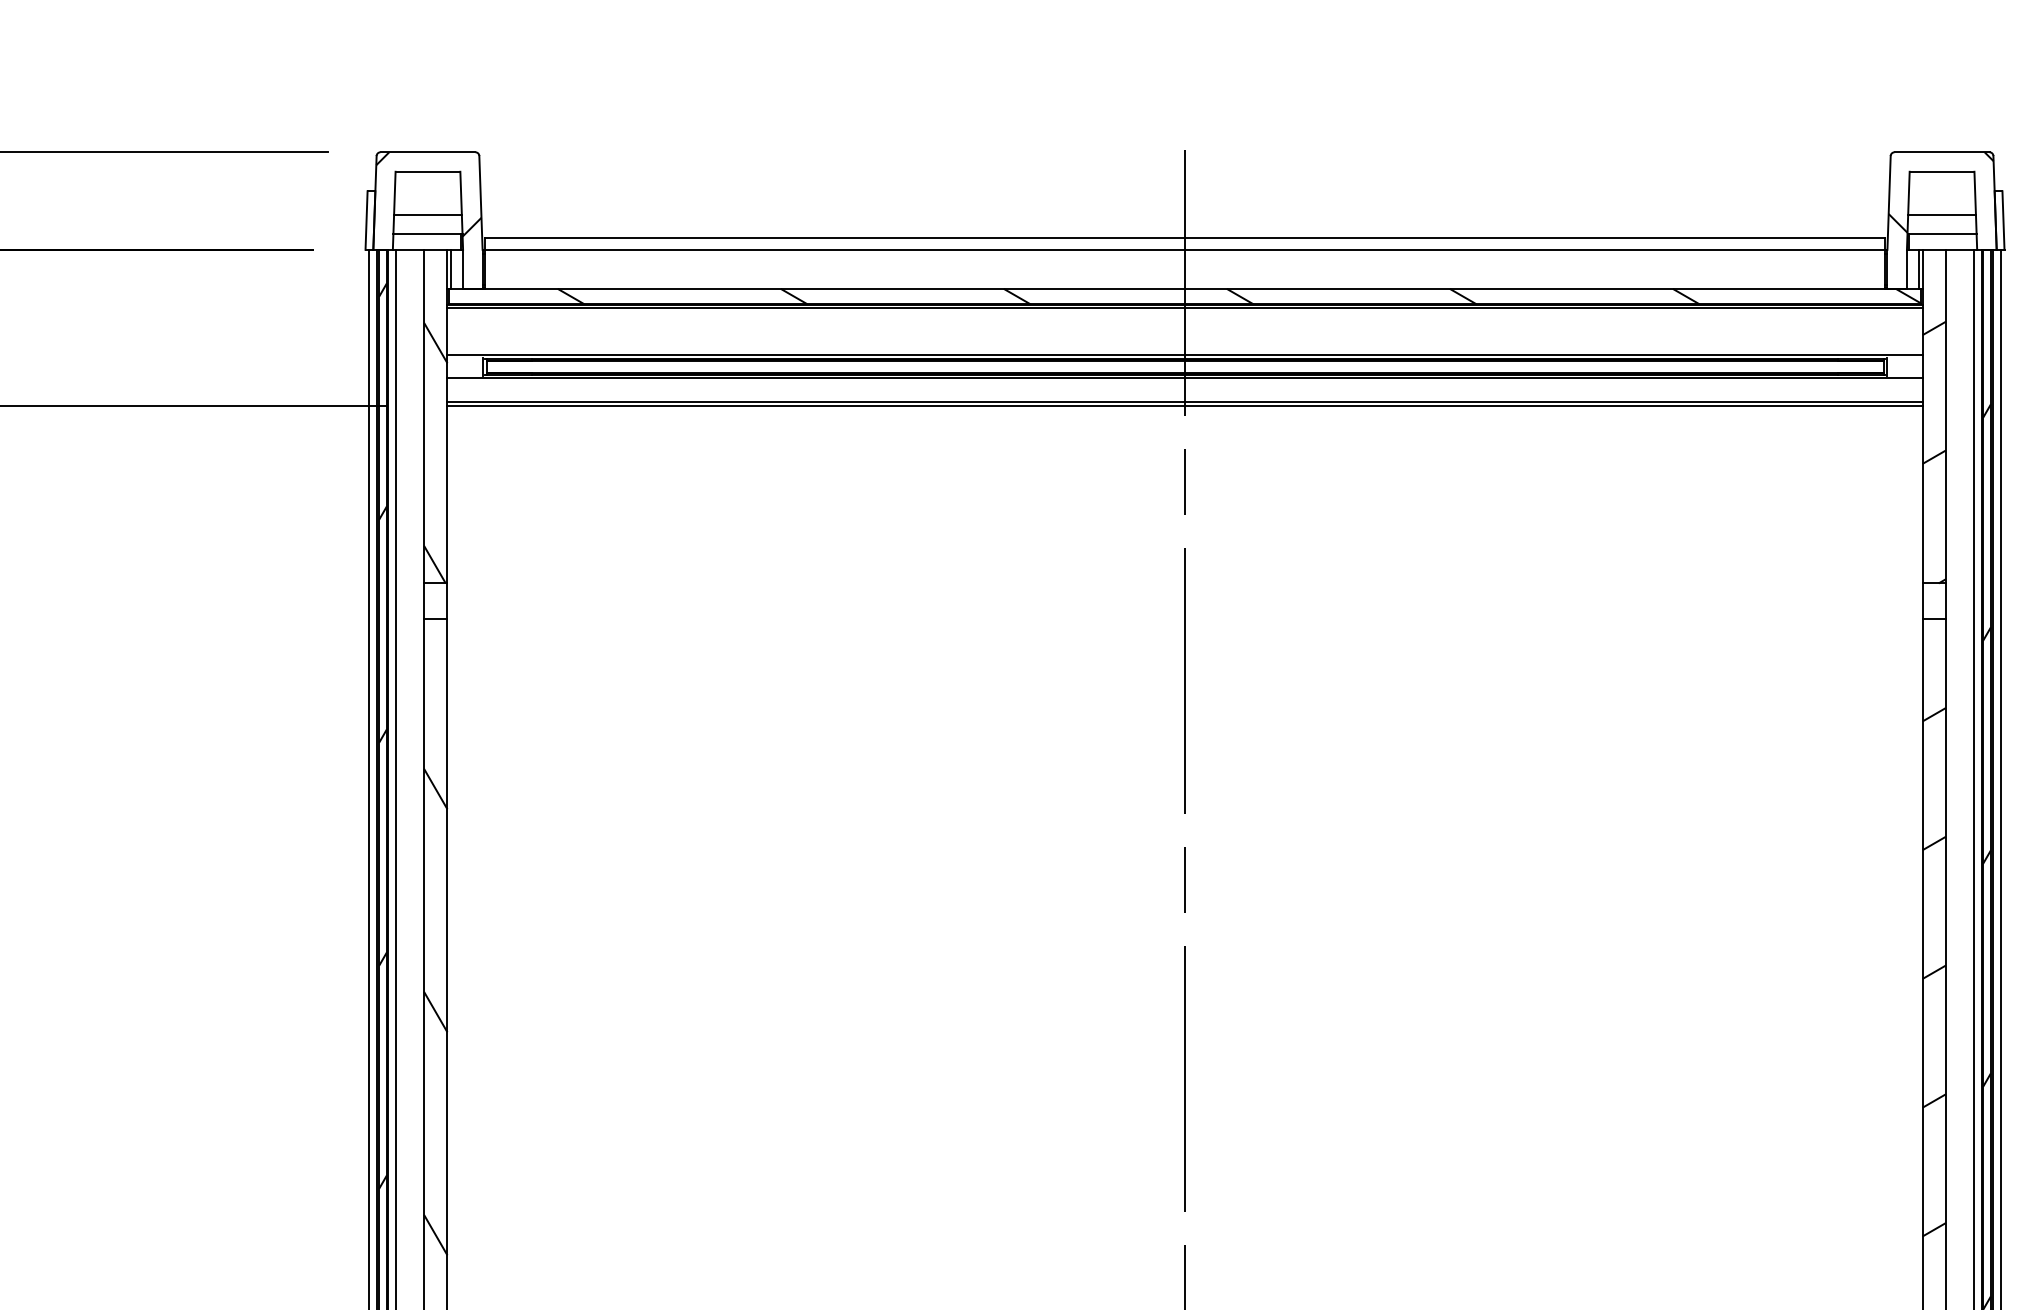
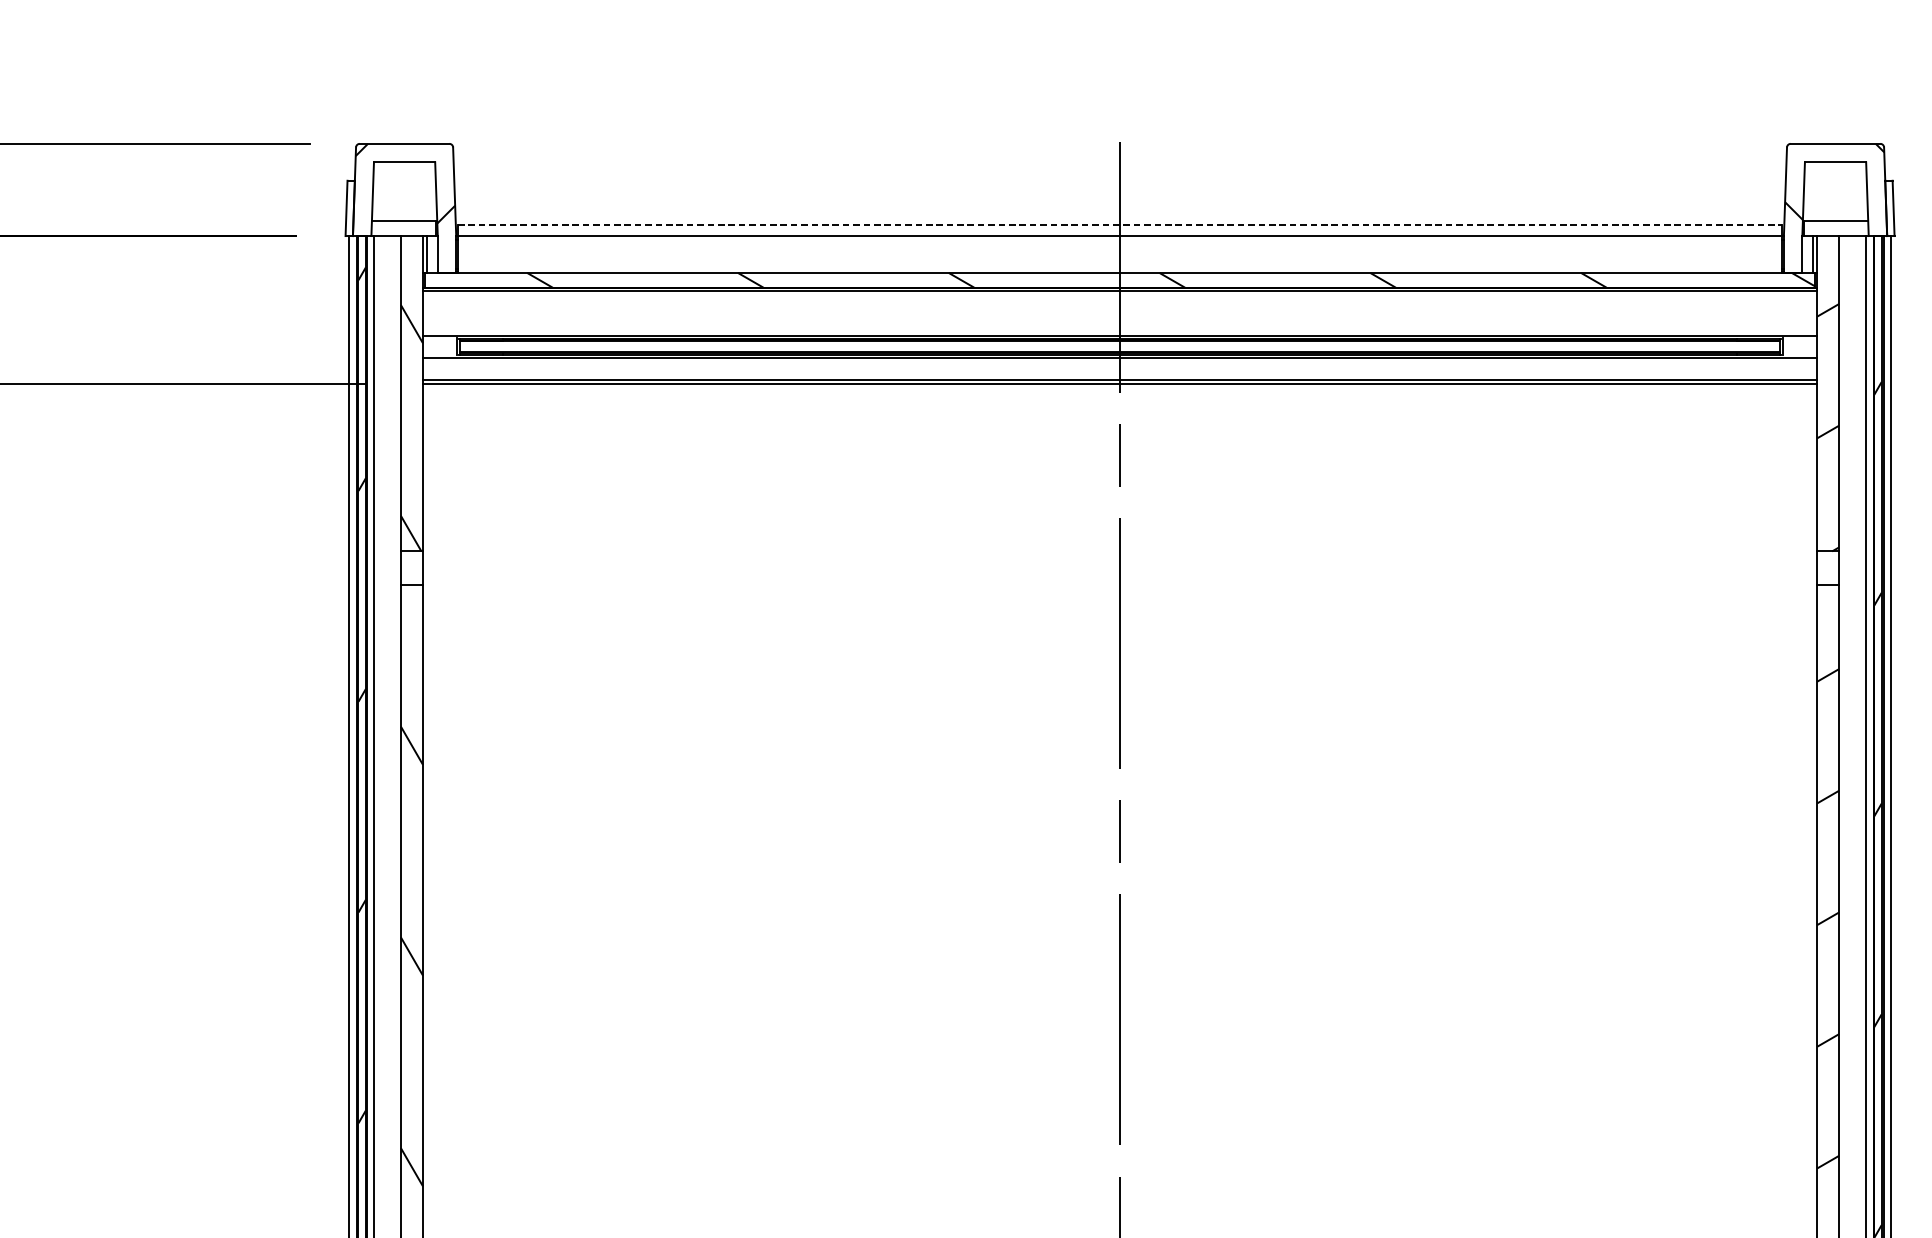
line: (427, 214) -> (404, 202), removed
line: (1941, 214) -> (1835, 202), removed
line: (1185, 238) -> (1120, 225), solid -> dashed

